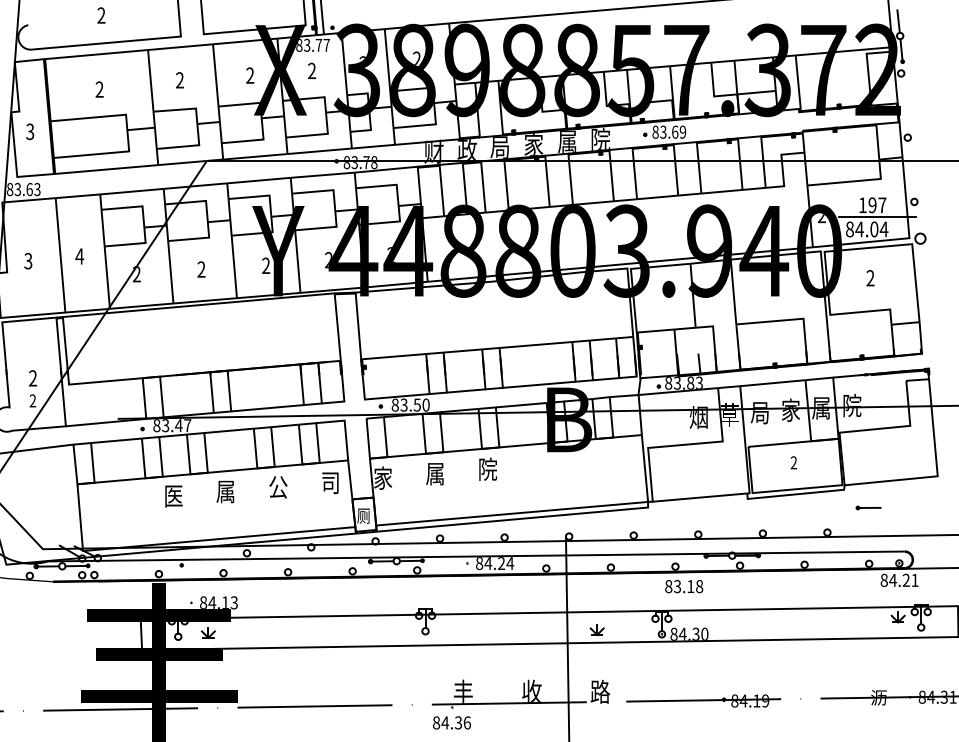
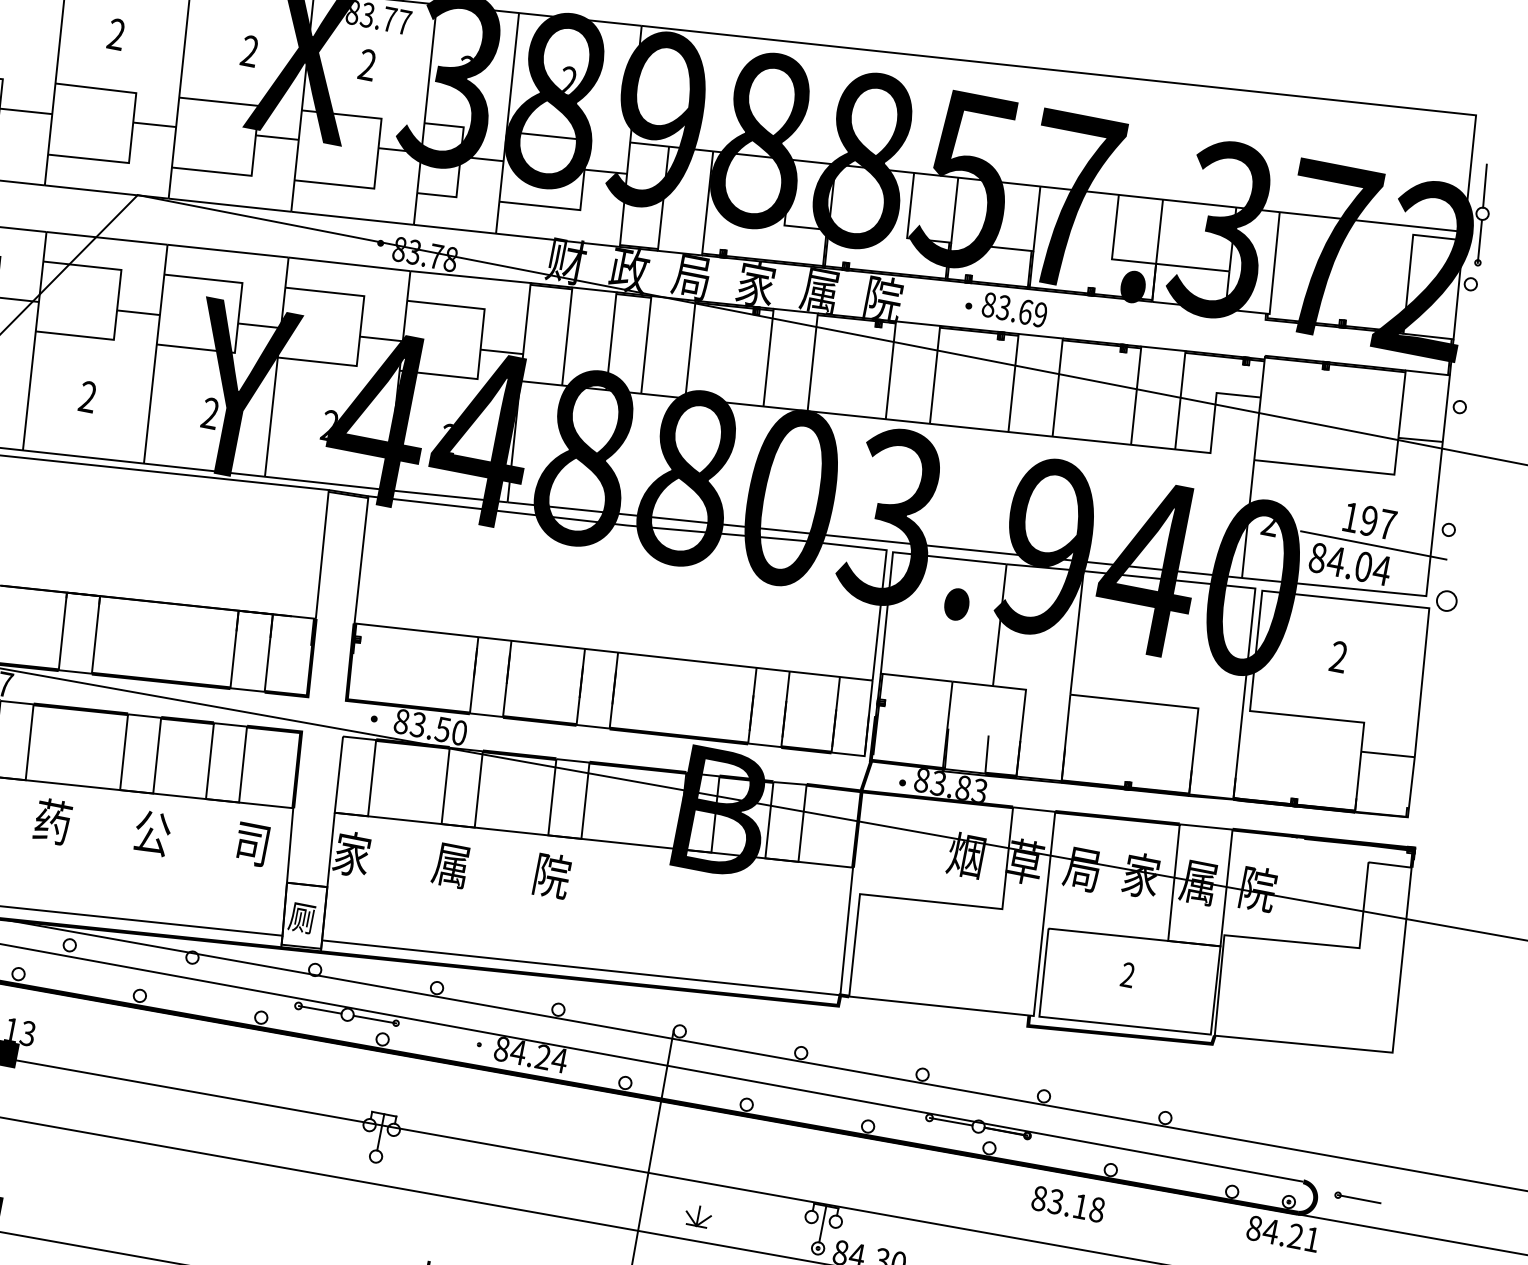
text: (225, 491) -> (52, 821), 属 -> 药
part: (868, 507) -> (1358, 1198), moved
text: (684, 586) -> (1068, 1204), moved

